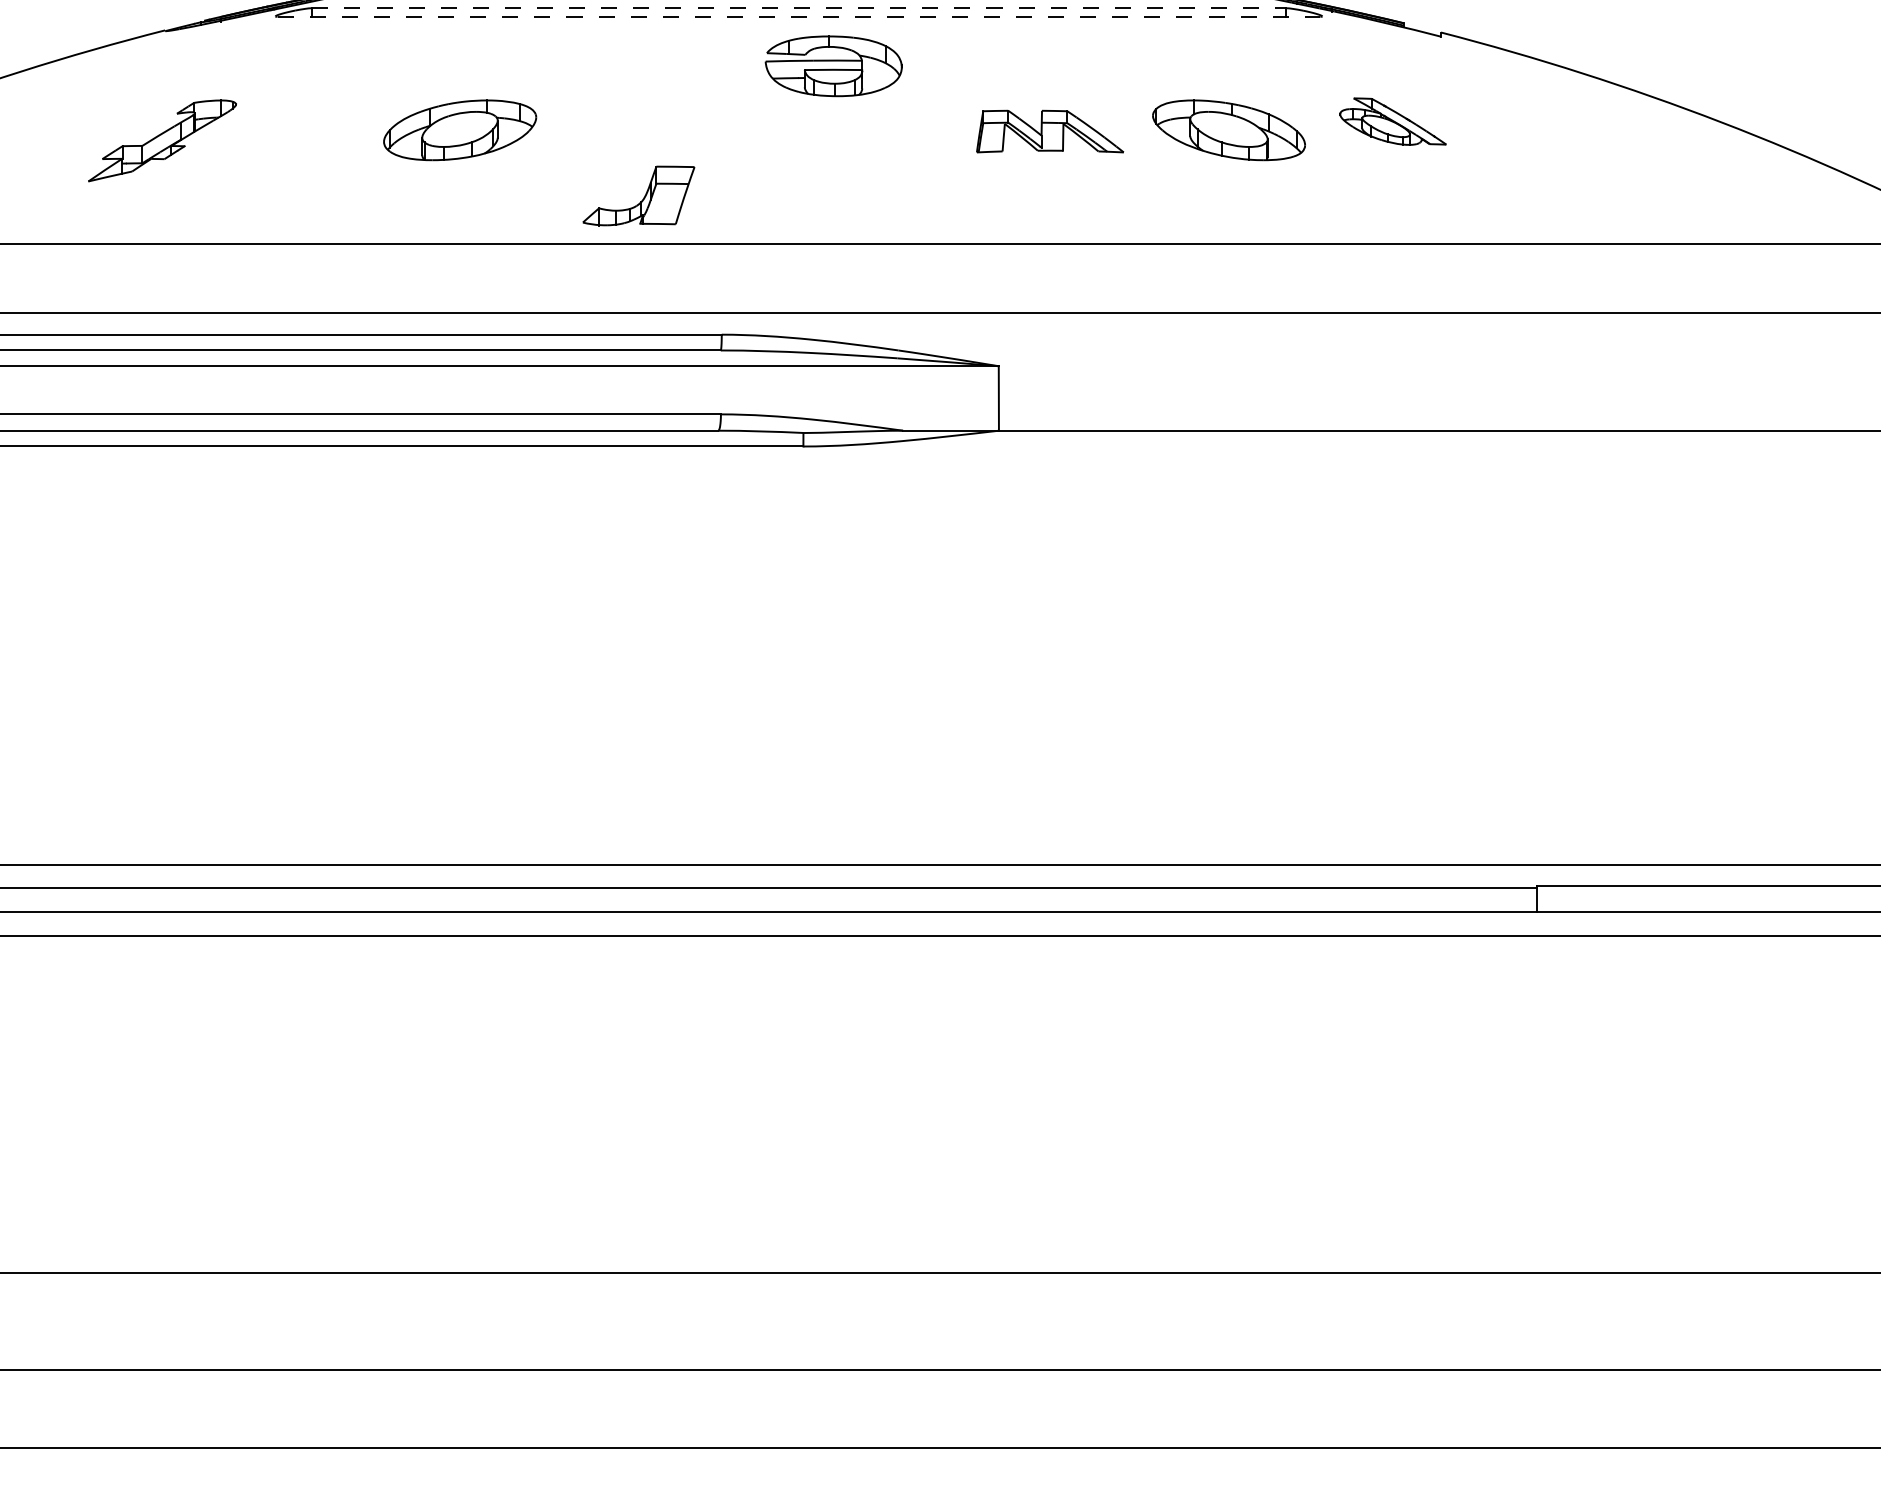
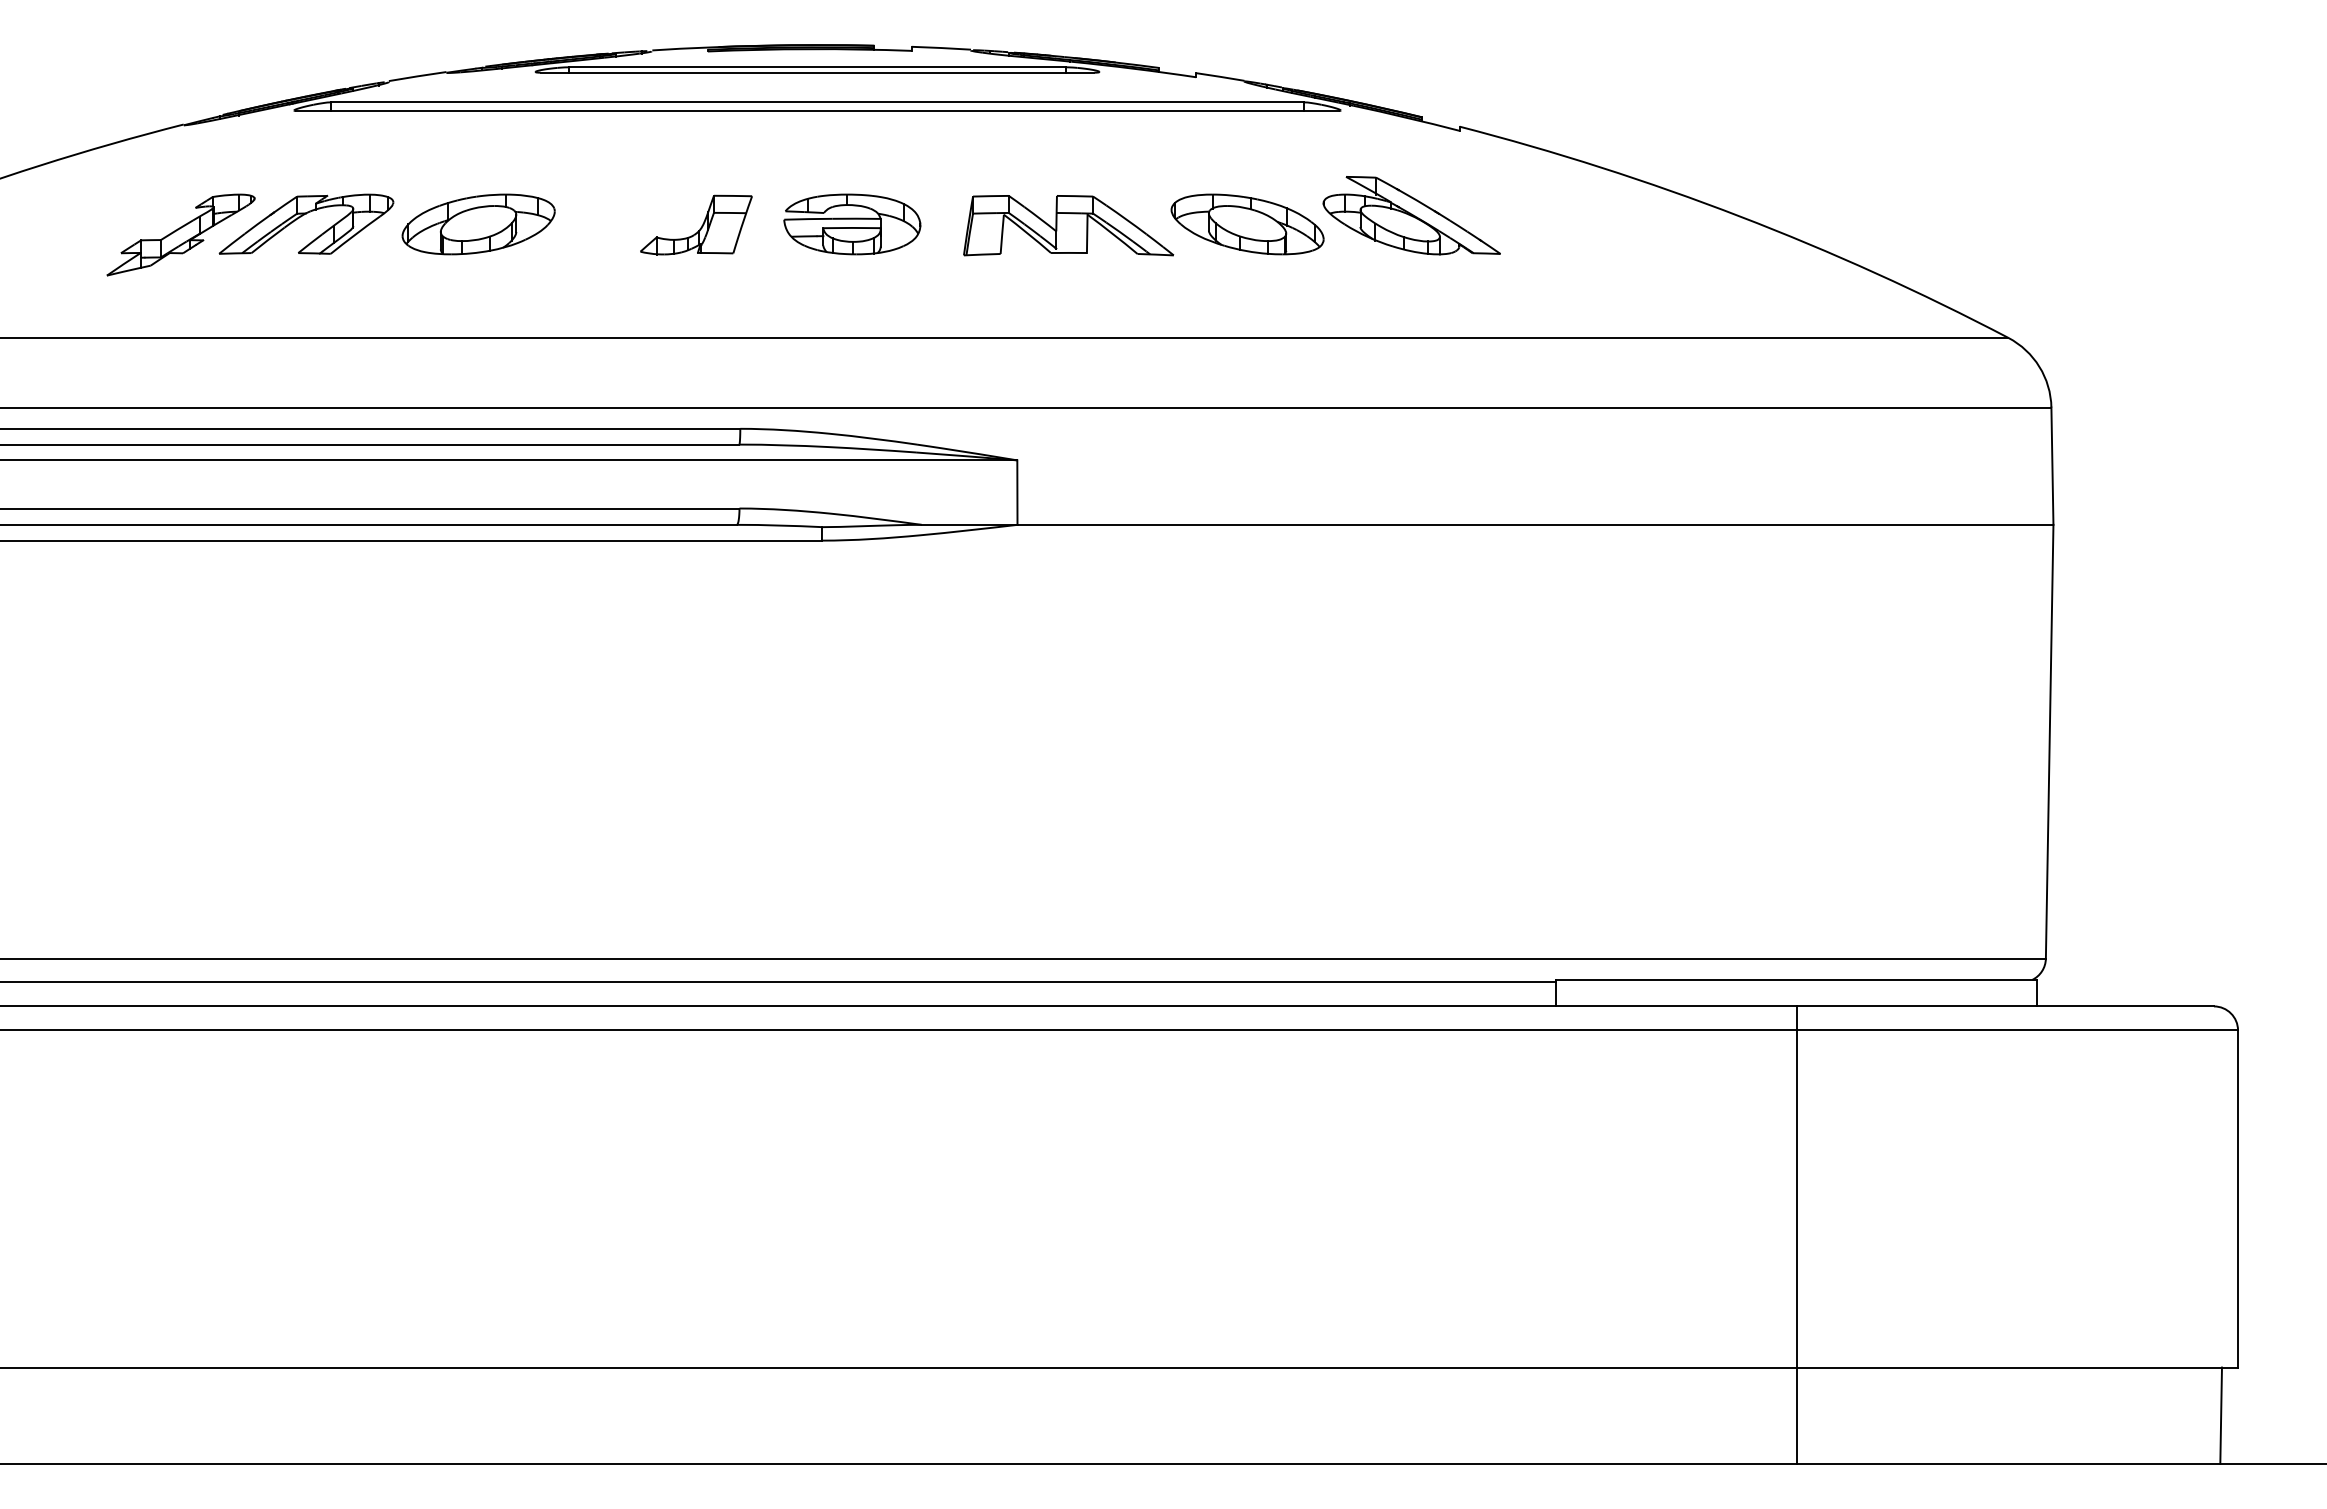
line: (798, 8) -> (817, 102), dashed -> solid
line: (799, 16) -> (818, 110), dashed -> solid
part: (833, 66) -> (852, 224), moved
part: (1392, 121) -> (1411, 215), size x1.67
part: (282, 123) -> (301, 217), added
part: (1049, 131) -> (1068, 225), size x1.43
part: (638, 195) -> (696, 224), moved
line: (1777, 1140) -> (1796, 1234), added

